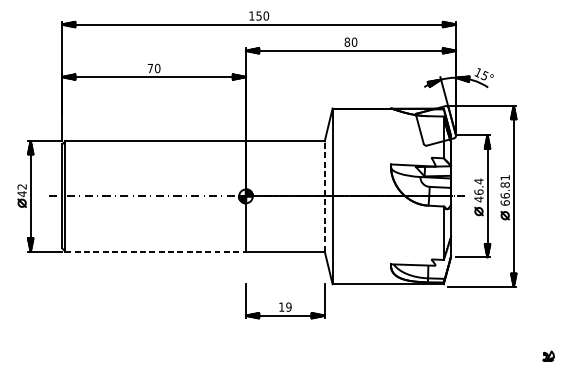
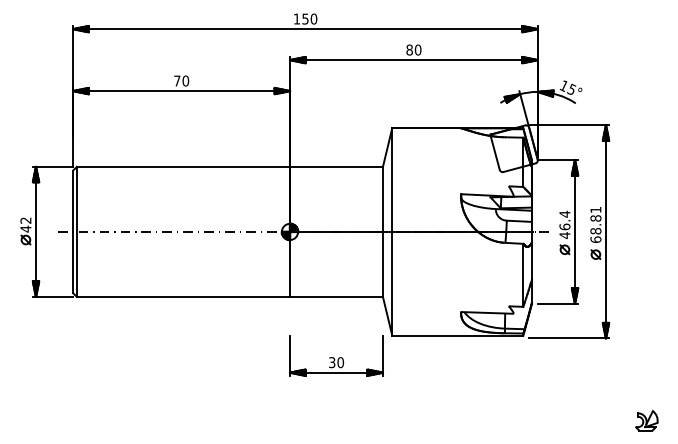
text: (504, 195) -> (595, 230), 66.81 -> 68.81
line: (324, 196) -> (382, 231), dashed -> solid
line: (155, 251) -> (183, 296), dashed -> solid
text: (285, 307) -> (336, 362), 19 -> 30
part: (548, 356) -> (646, 420), size x1.67

